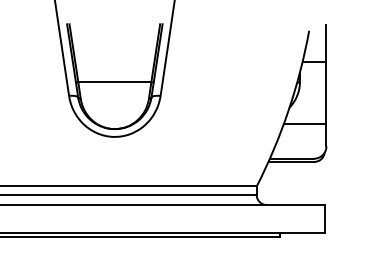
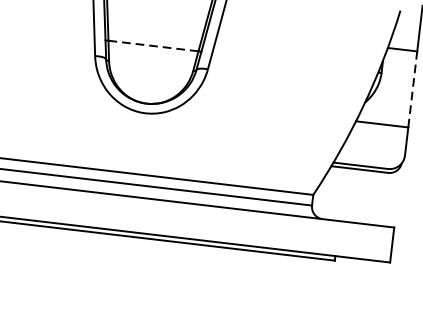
line: (114, 82) -> (153, 46), solid -> dashed
line: (326, 92) -> (412, 89), solid -> dashed

